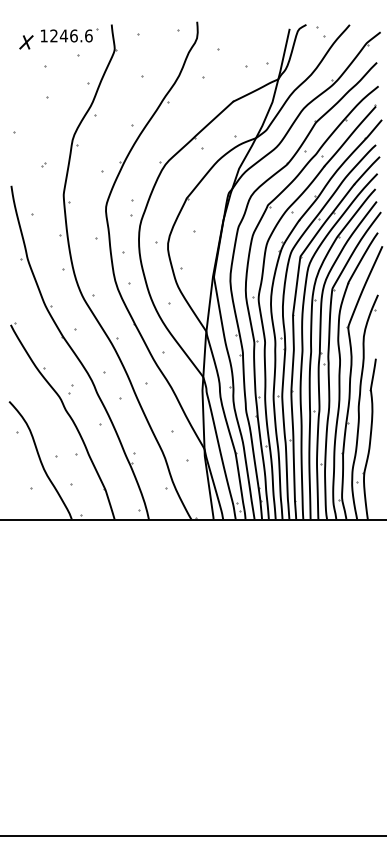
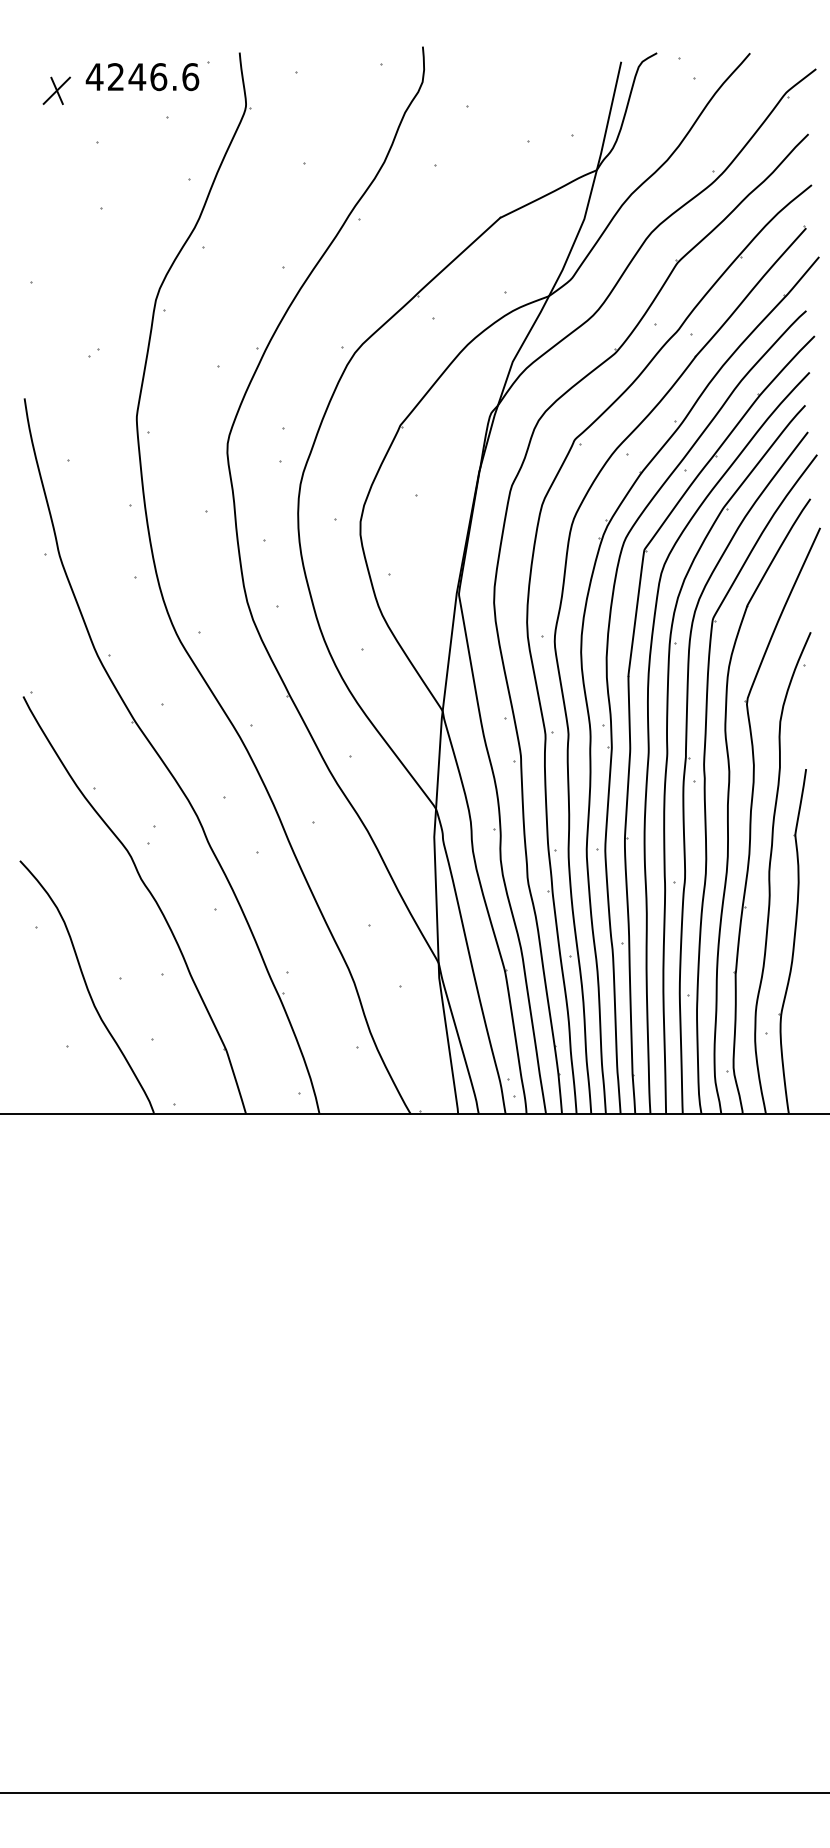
text: (44, 35) -> (95, 76), 1246.6 -> 4246.6

